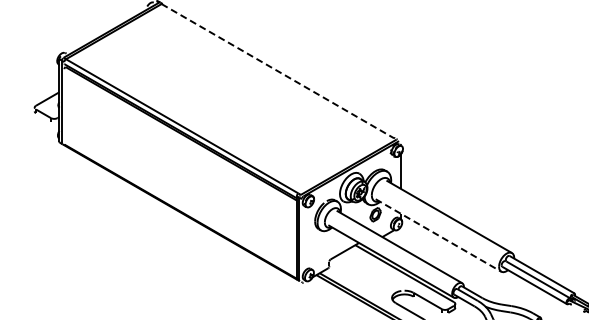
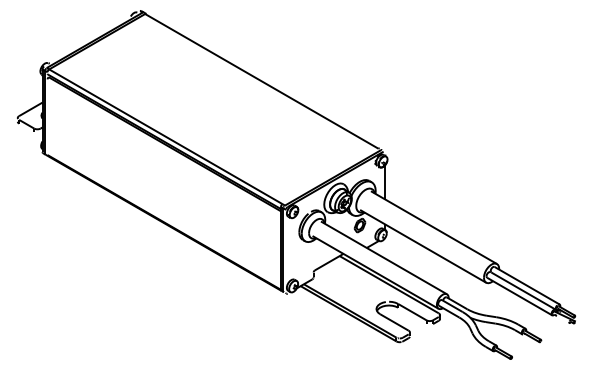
line: (277, 71) -> (261, 81), dashed -> solid
line: (438, 235) -> (423, 246), dashed -> solid

